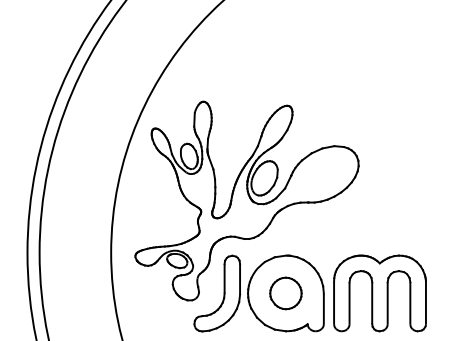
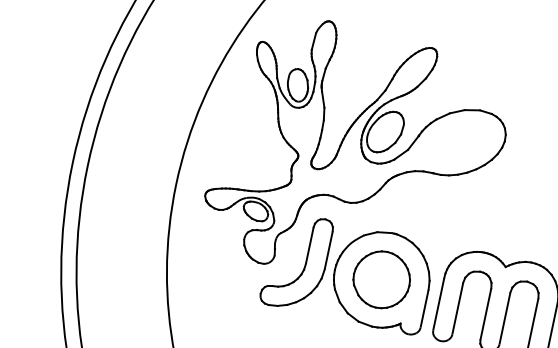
part: (285, 293) -> (381, 279), size x1.43

